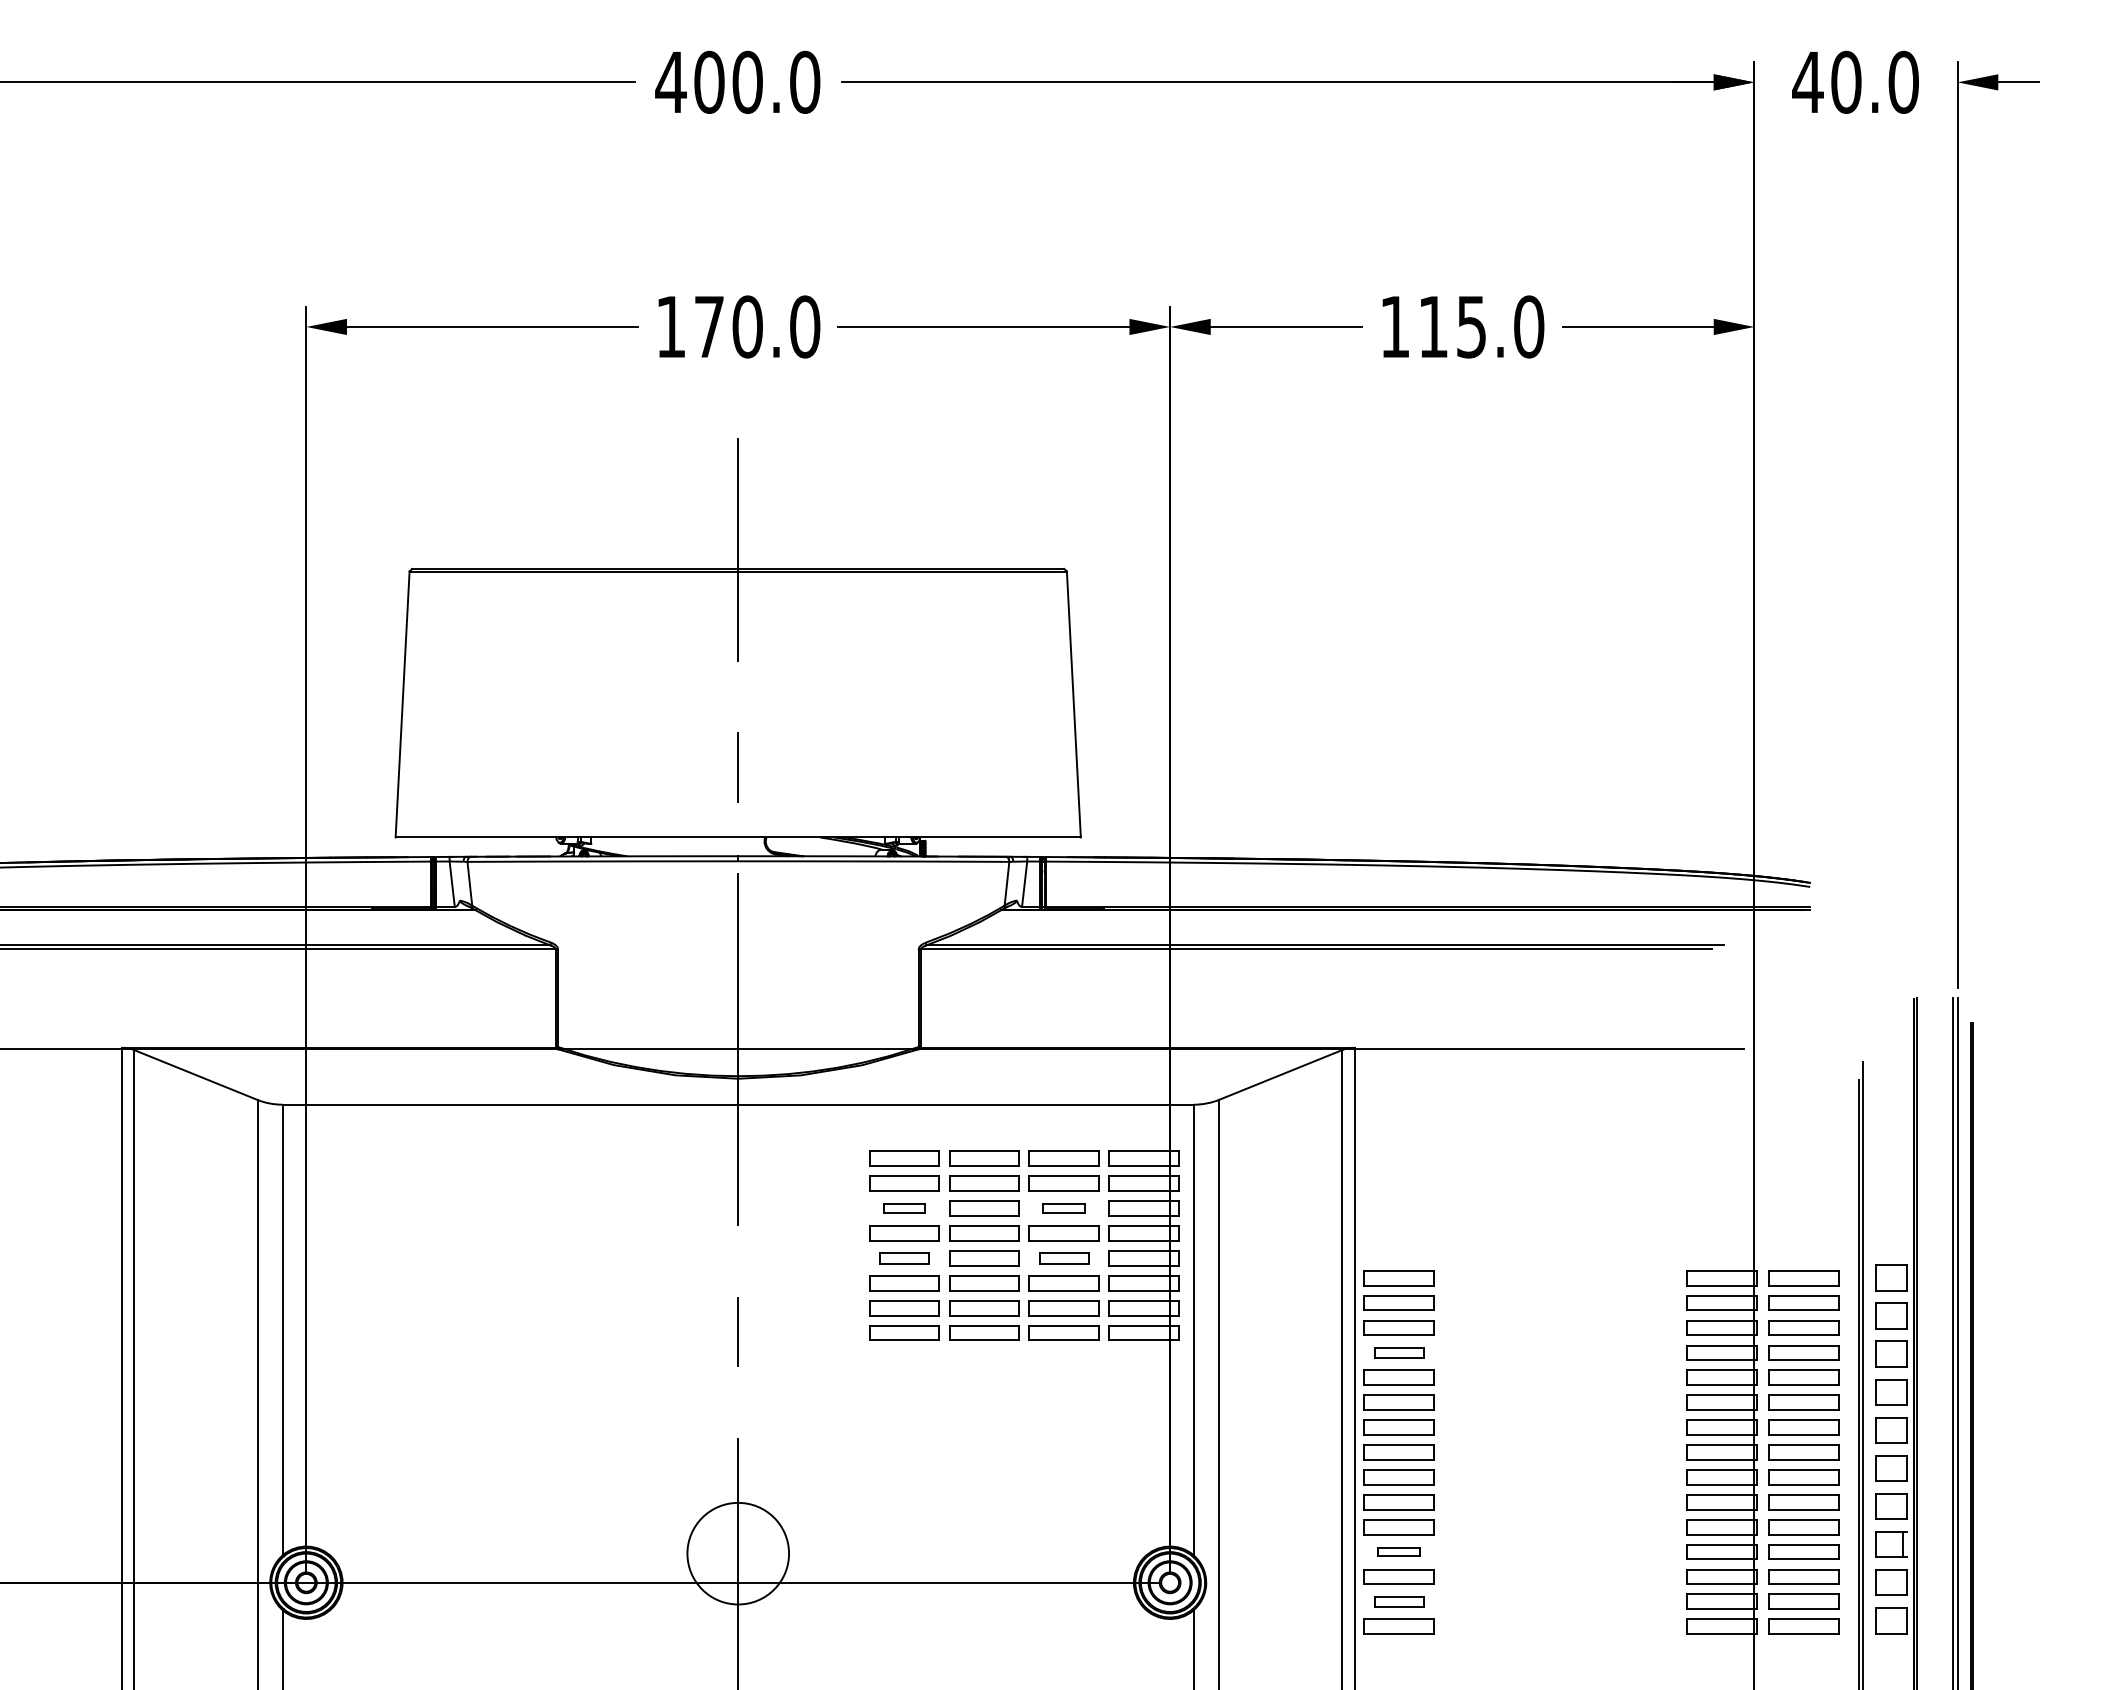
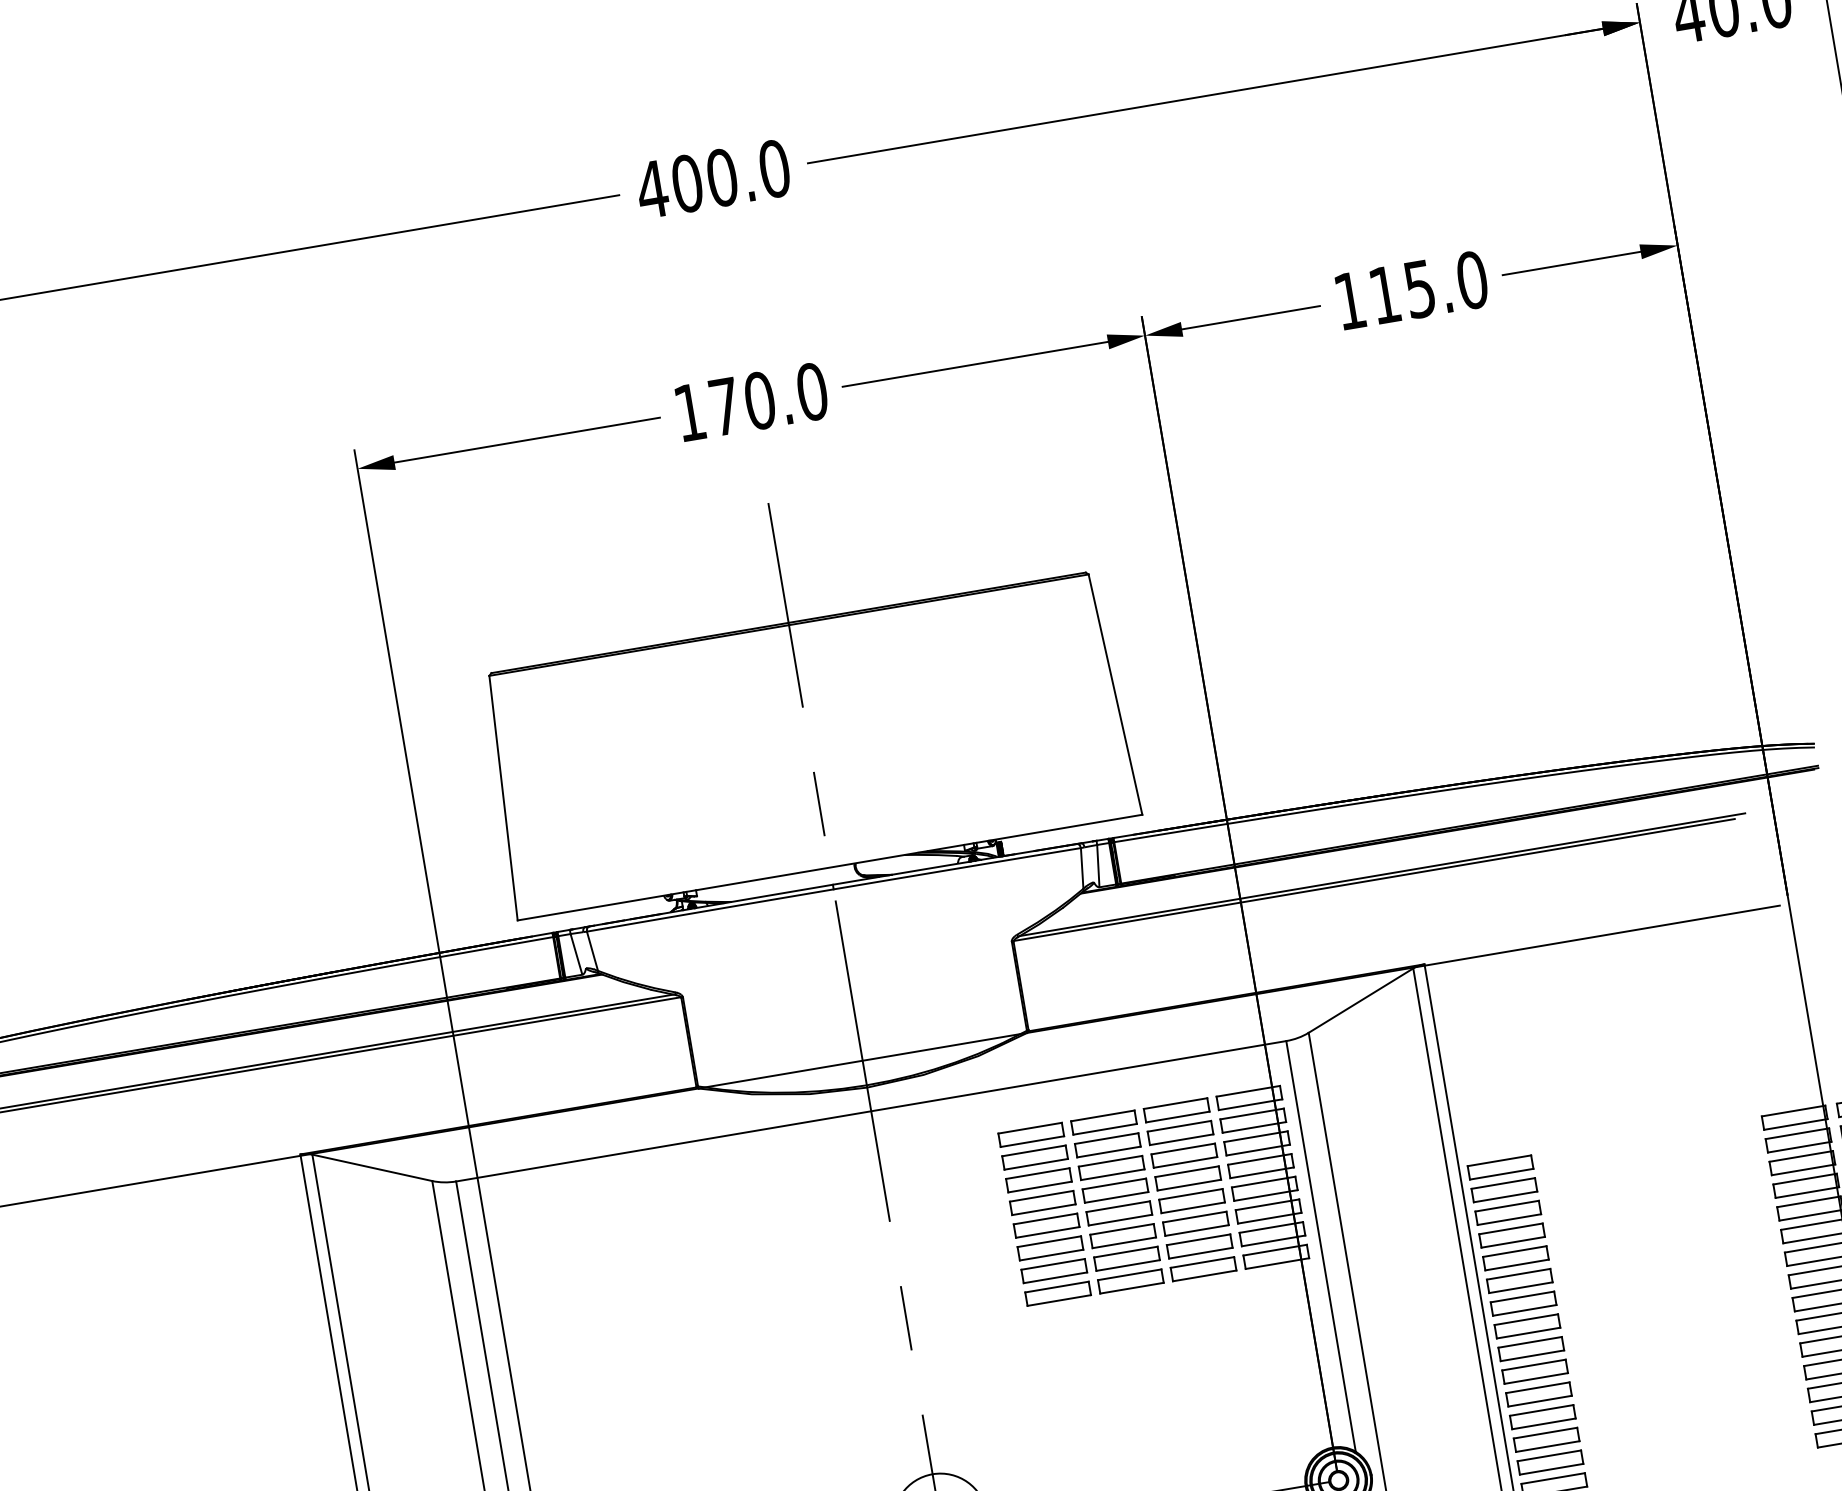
part: (904, 1208) -> (1038, 1180), size x1.67
part: (1063, 1208) -> (1183, 1155), size x1.67
part: (904, 1258) -> (1046, 1225), size x1.43
part: (1063, 1258) -> (1191, 1201), size x1.43
part: (1398, 1352) -> (1511, 1235), size x1.43
part: (1398, 1551) -> (1542, 1416), size x1.67
part: (1398, 1601) -> (1549, 1462), size x1.43

